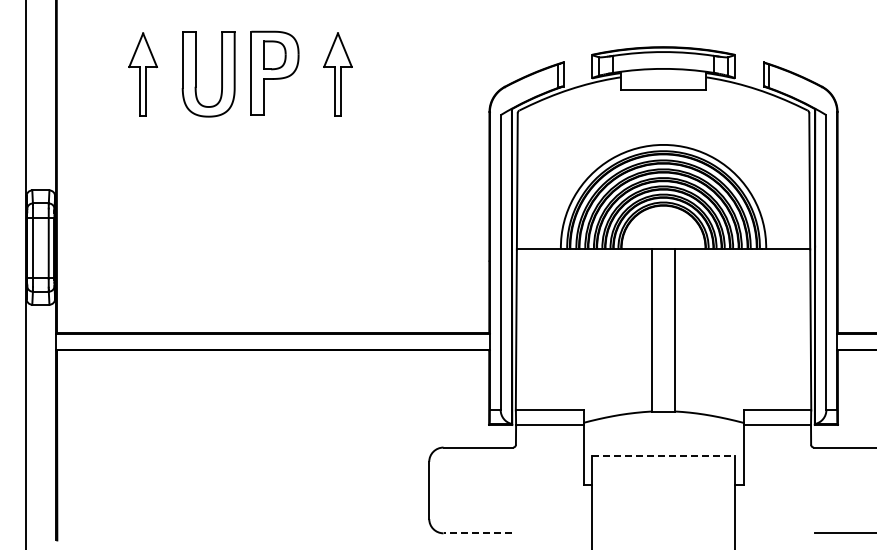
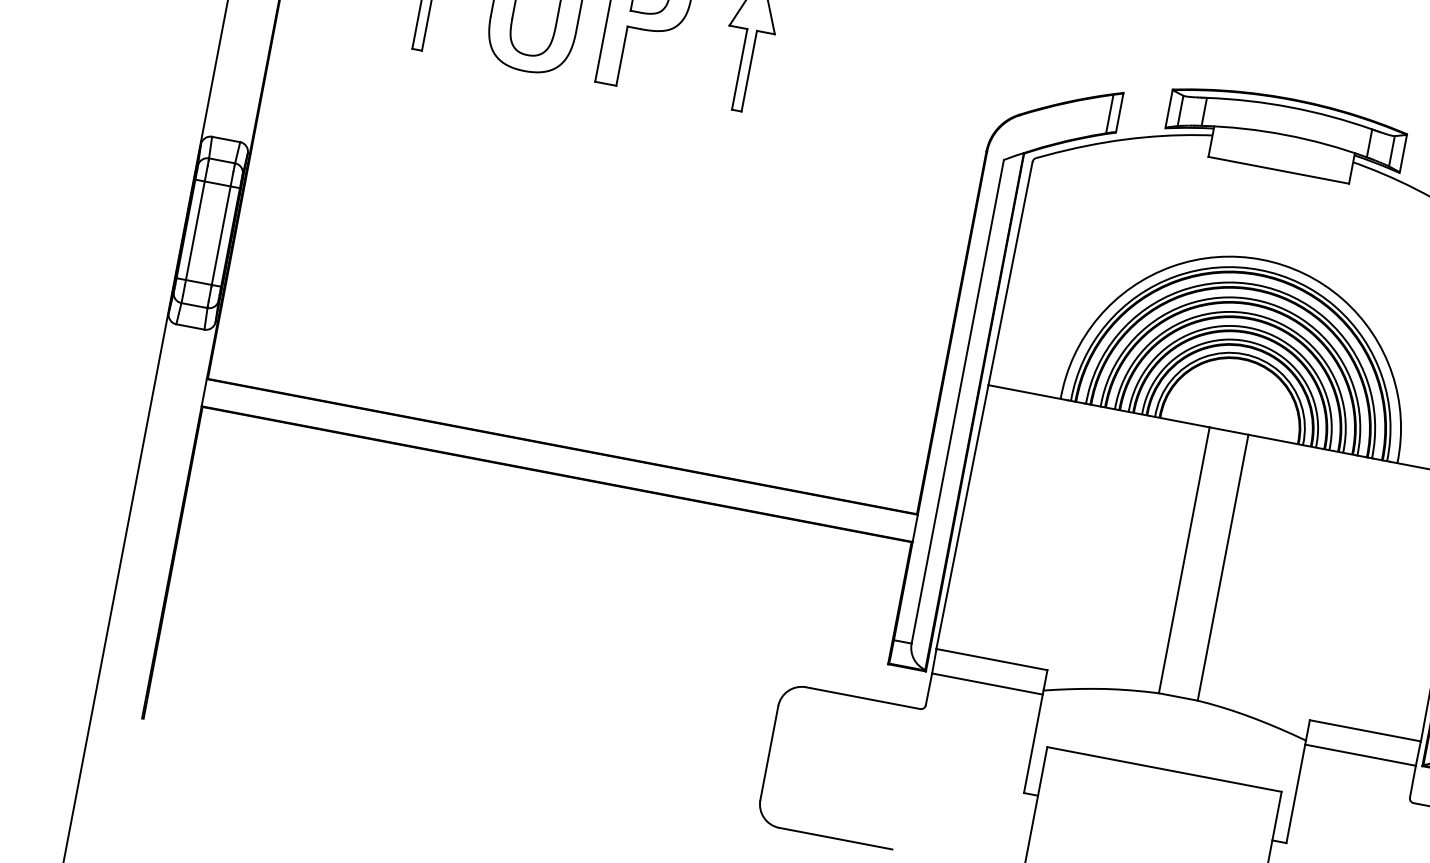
line: (664, 455) -> (1166, 769), dashed -> solid
line: (477, 533) -> (834, 838), dashed -> solid

